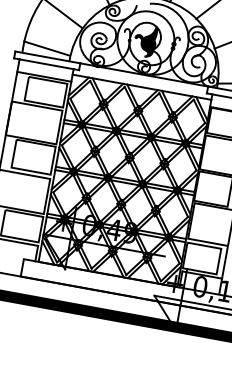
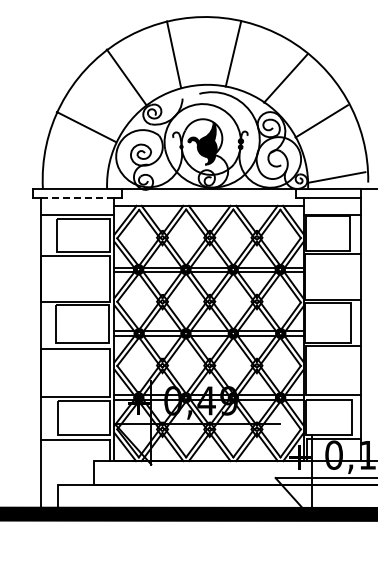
line: (46, 48) -> (73, 177), removed
line: (46, 64) -> (77, 198), solid -> dashed

